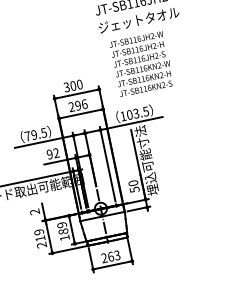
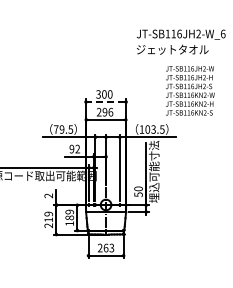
text: (142, 63) -> (190, 90), moved
line: (76, 94) -> (105, 102), solid -> dashed

